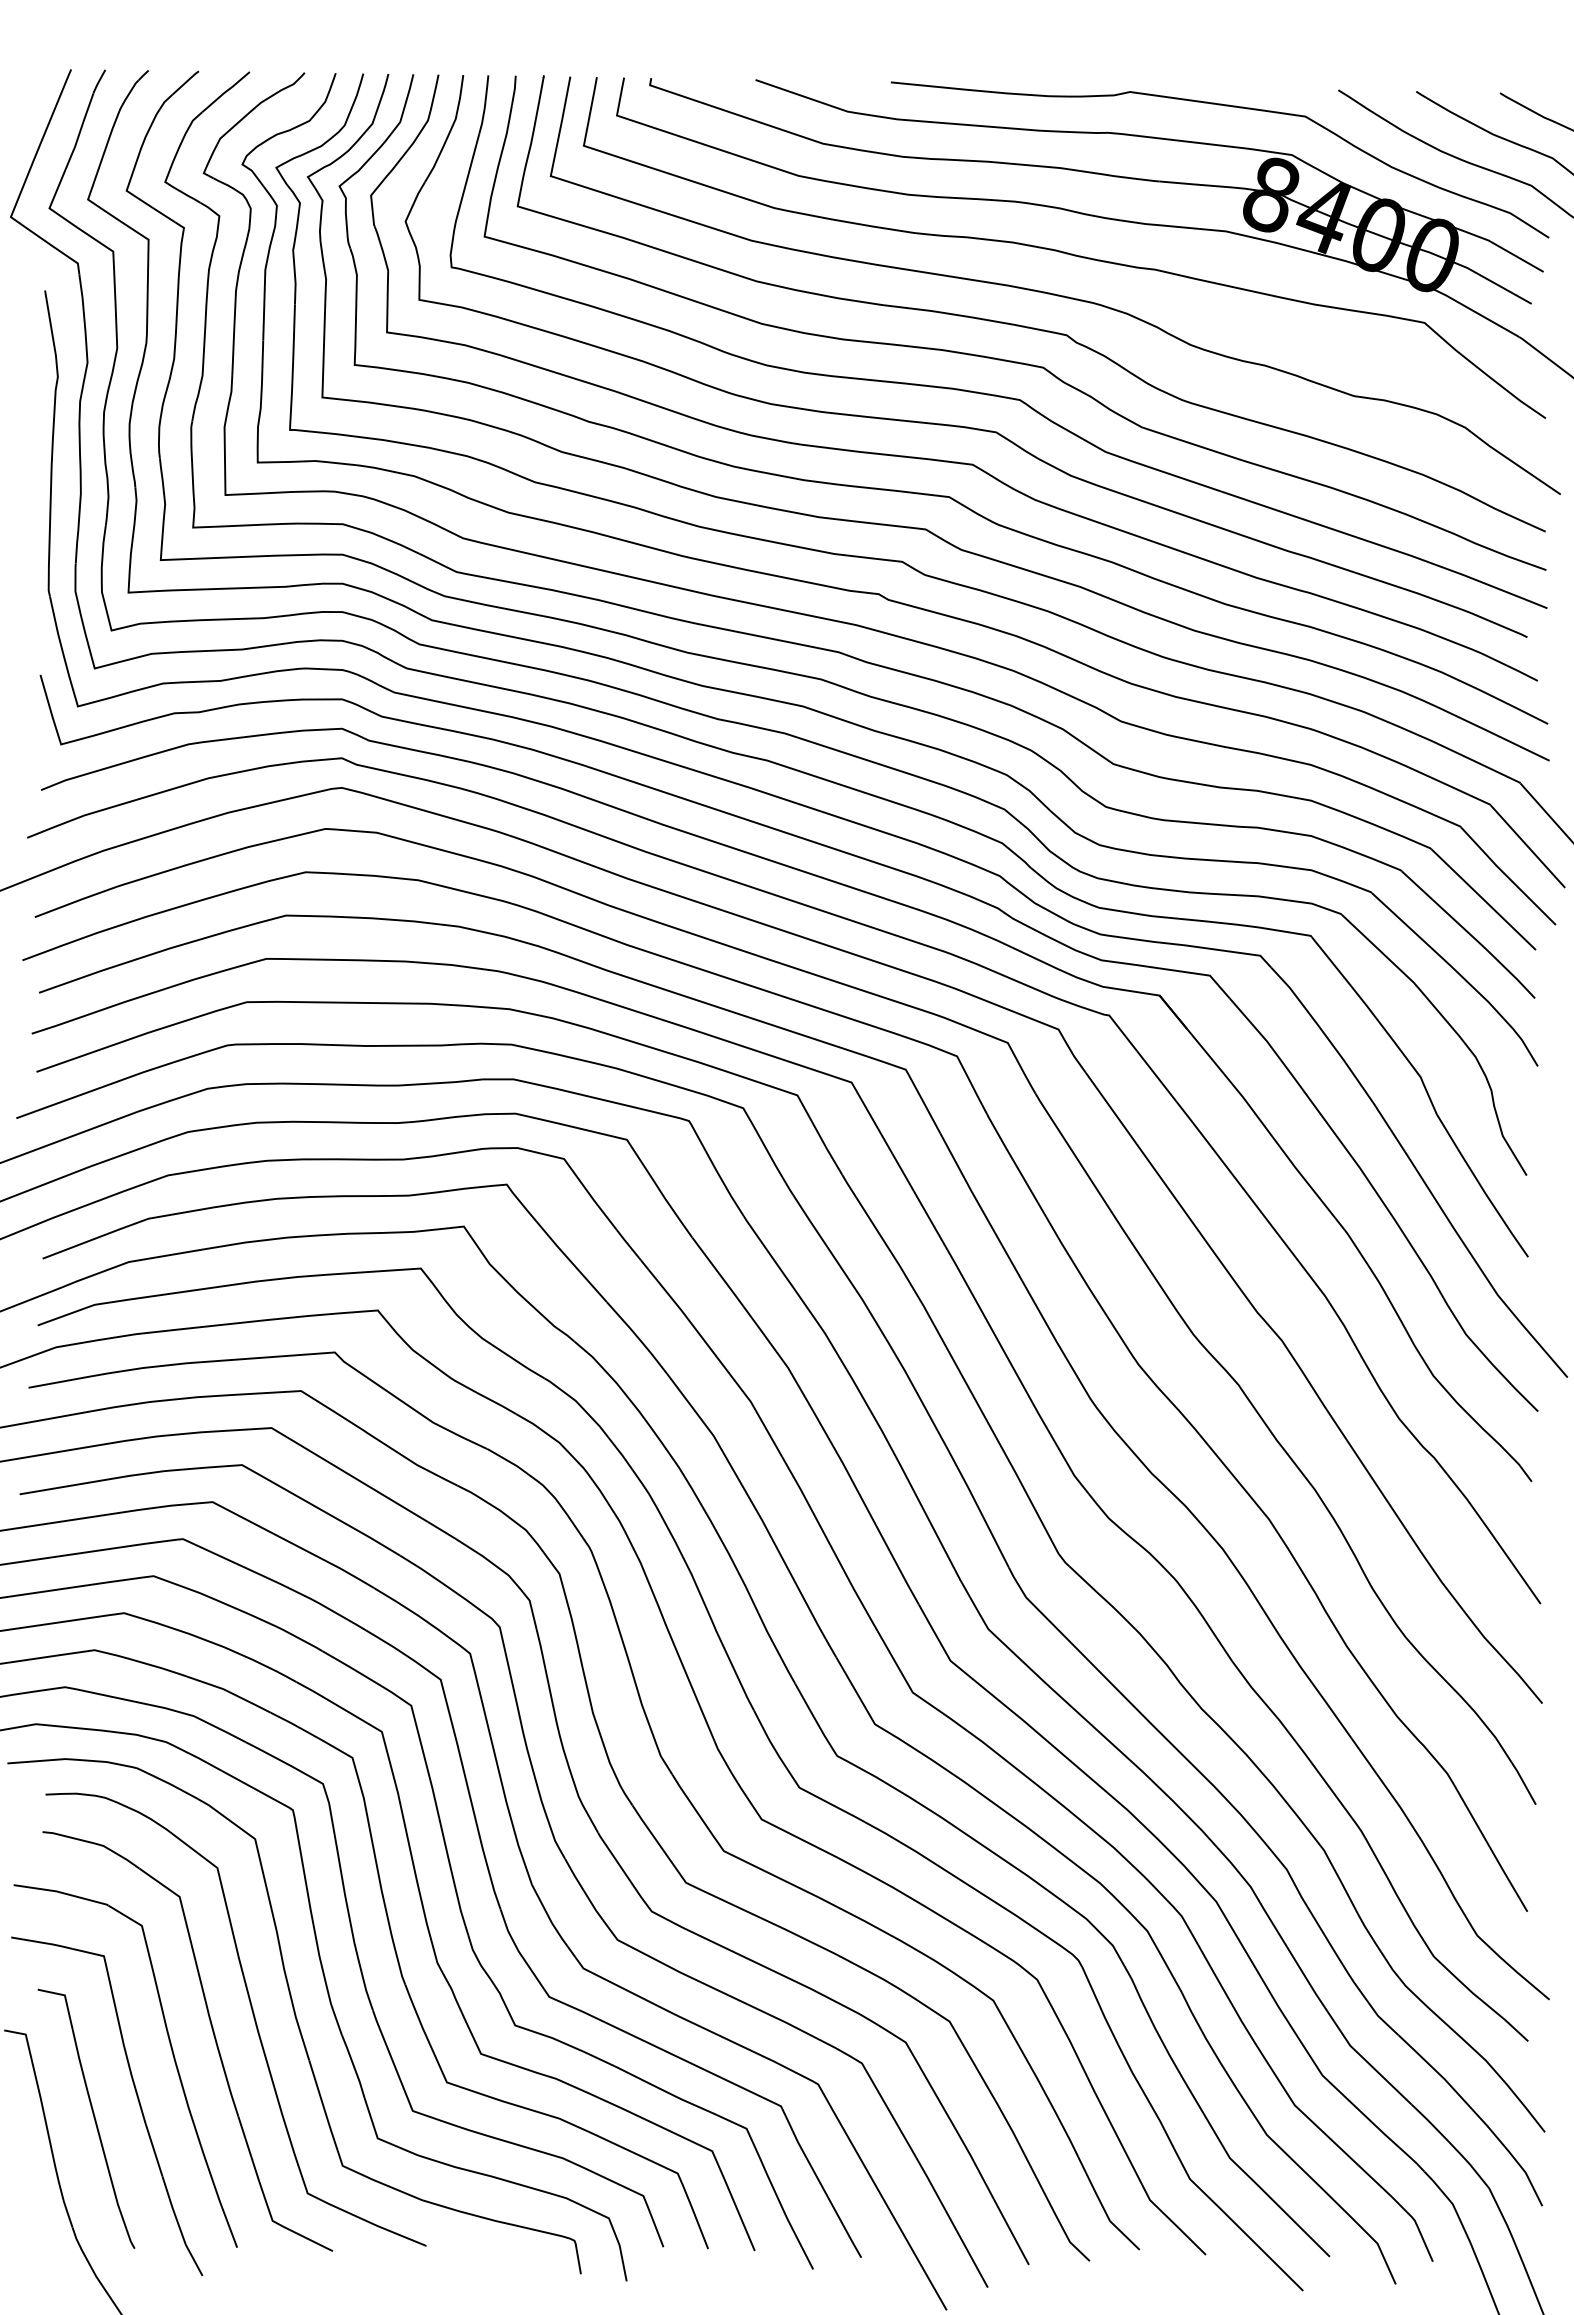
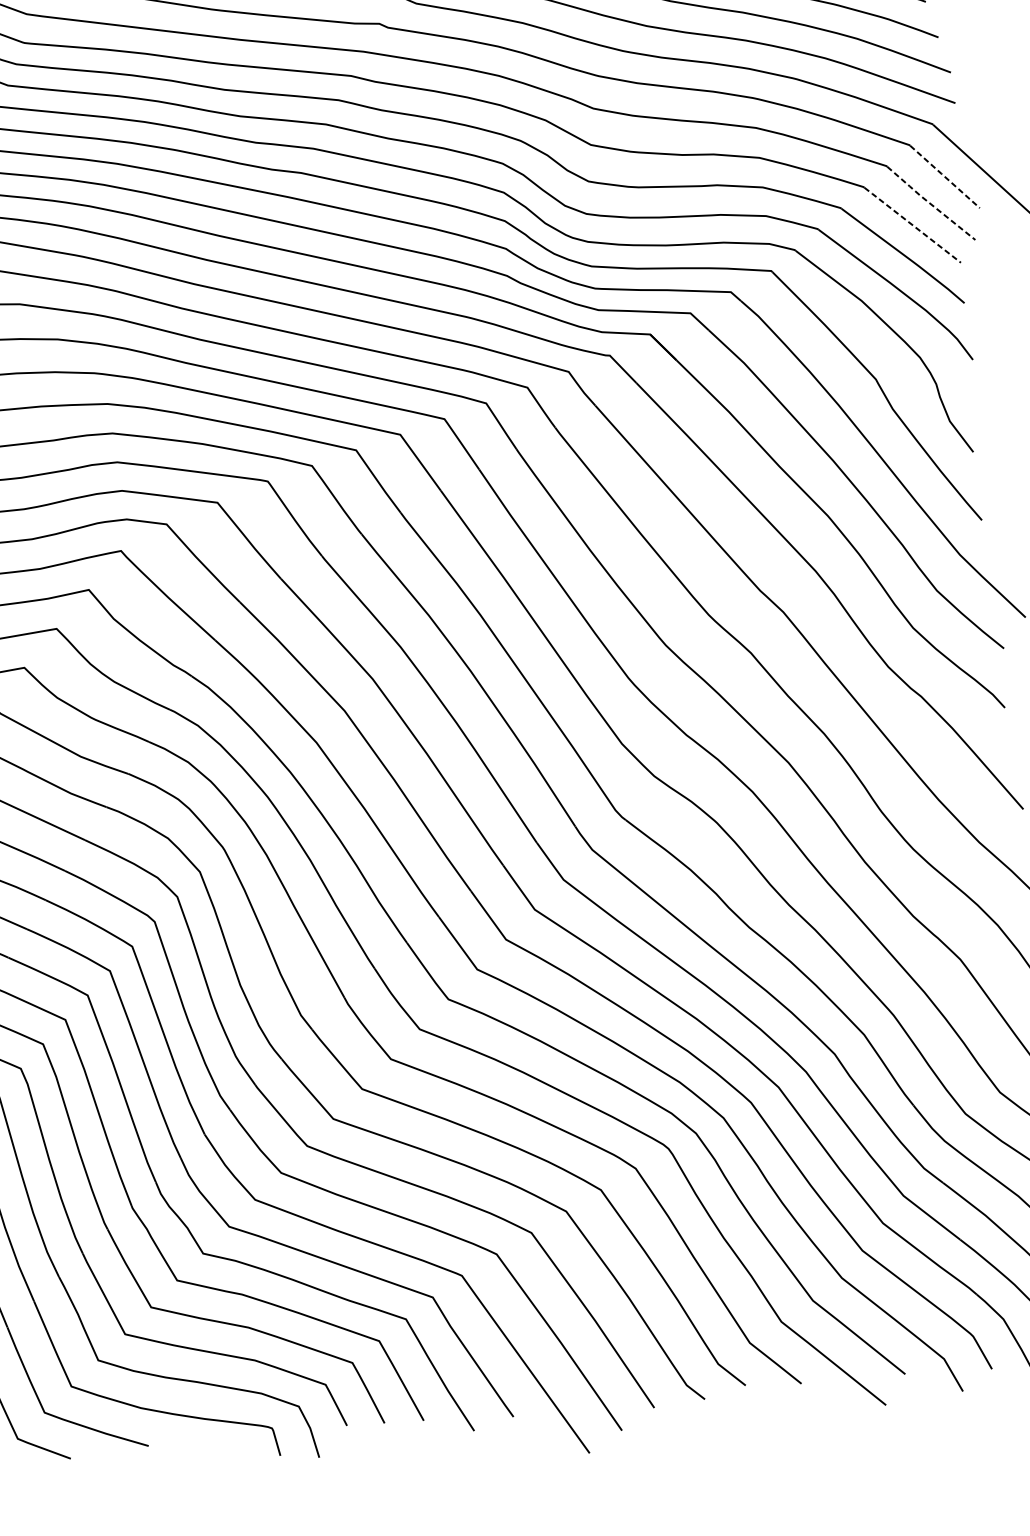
line: (1528, 846) -> (945, 176), solid -> dashed
line: (1507, 876) -> (930, 203), solid -> dashed
line: (1483, 899) -> (912, 225), solid -> dashed

